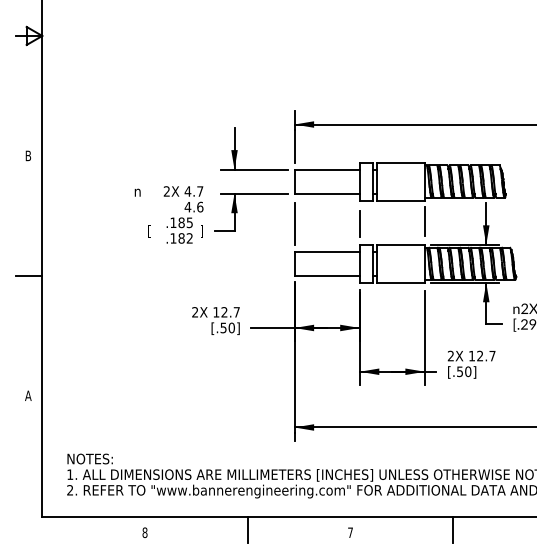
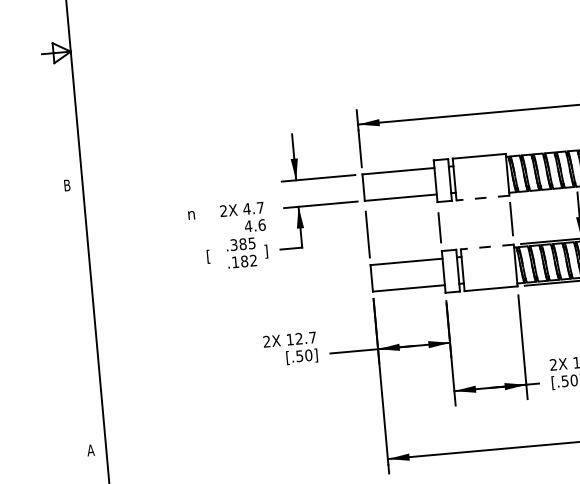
line: (400, 200) -> (482, 198), solid -> dashed
text: (173, 222) -> (234, 244), .185 -> .385
line: (400, 244) -> (486, 246), solid -> dashed
line: (29, 275) -> (80, 317), removed

